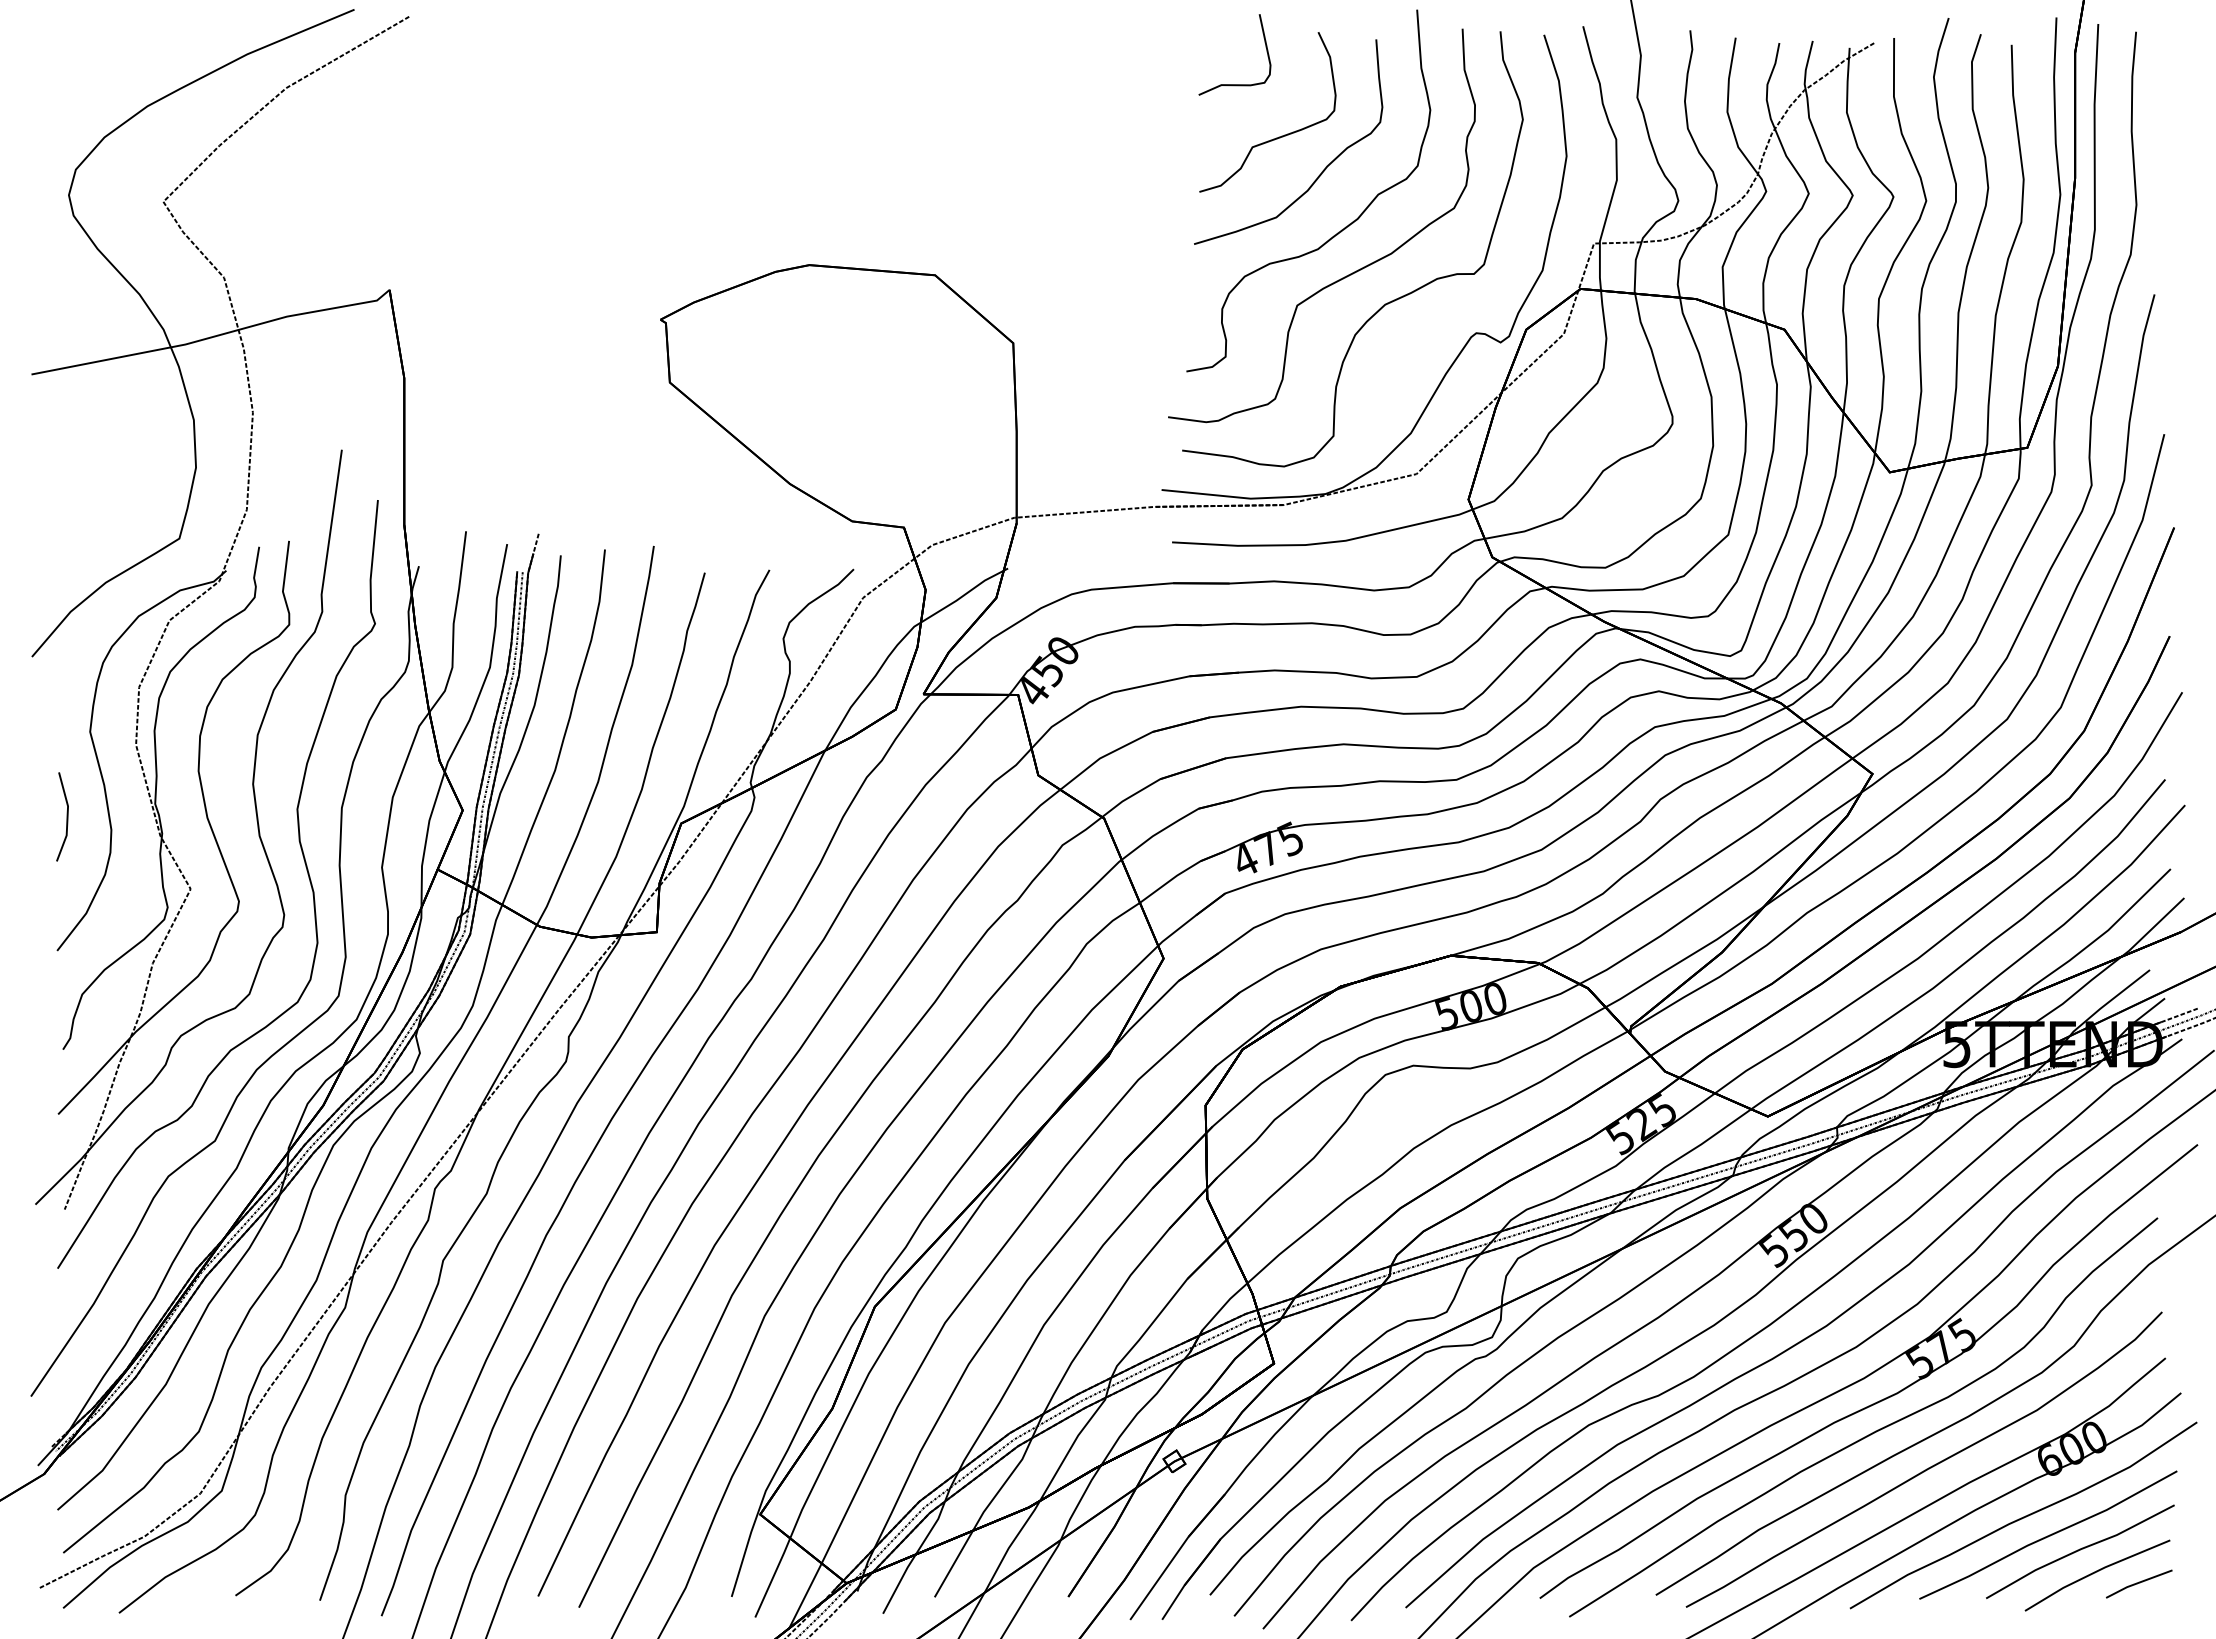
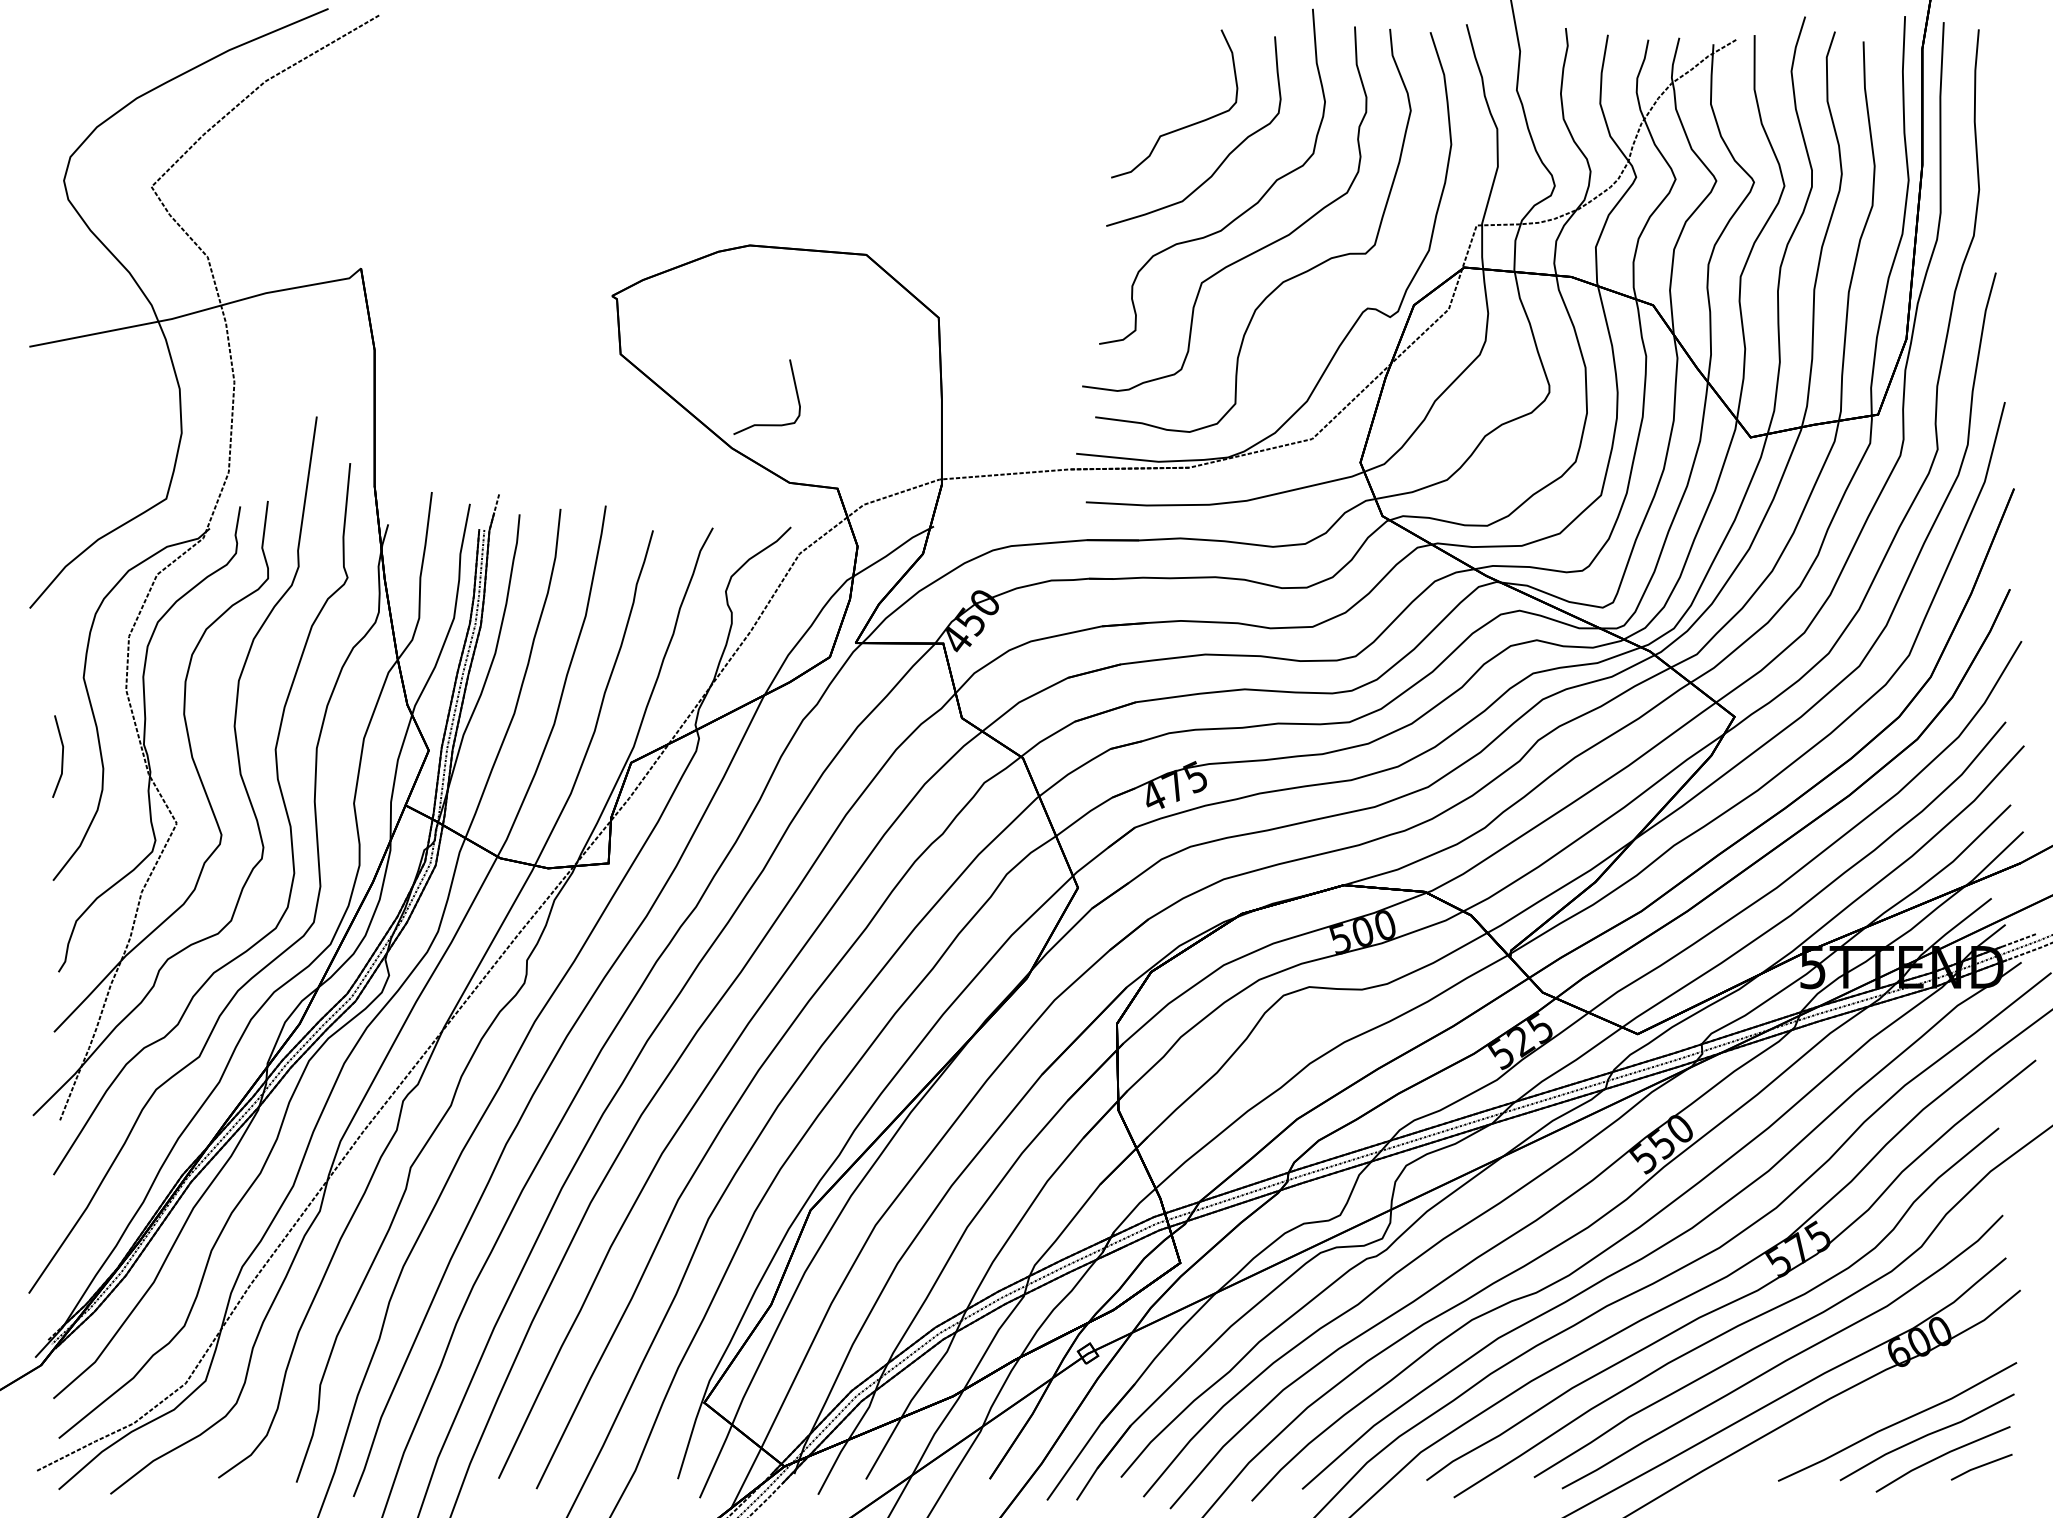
curve: (1234, 84) -> (766, 424), moved
curve: (2023, 1516) -> (1874, 1404), removed

